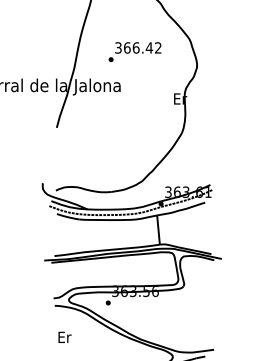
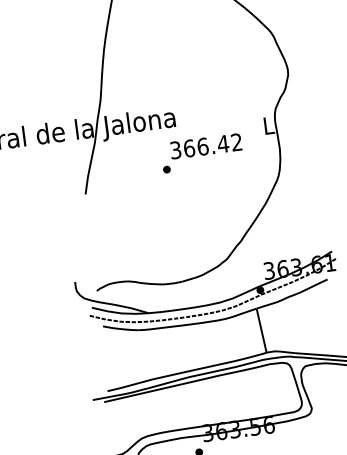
text: (134, 52) -> (201, 153), moved
text: (180, 98) -> (269, 124), Er -> L

